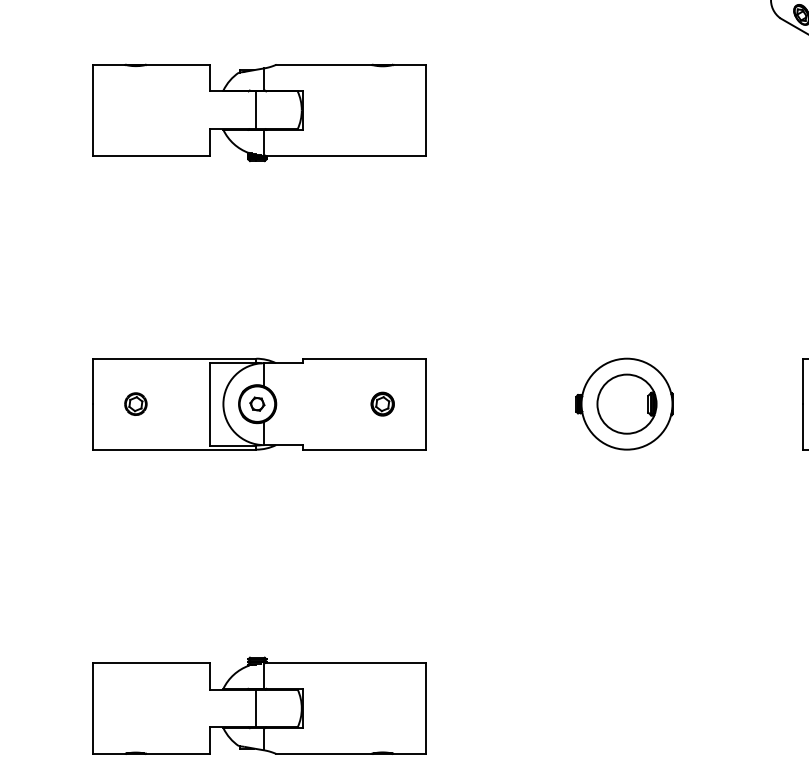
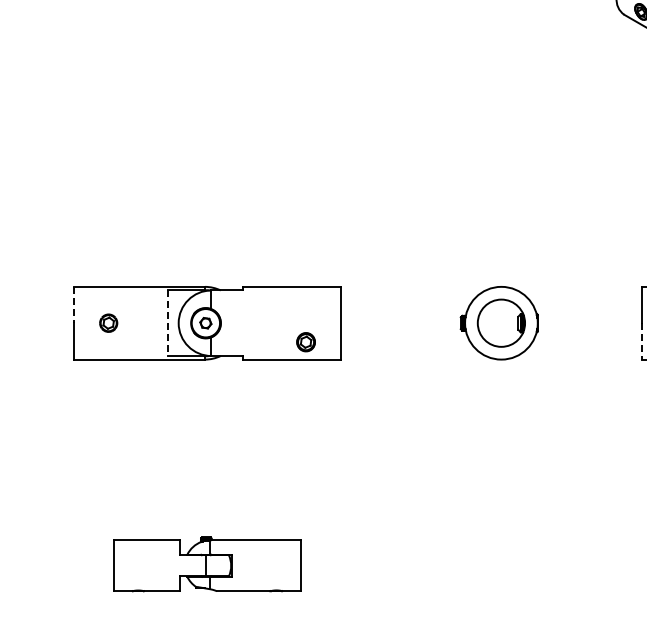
part: (259, 111) -> (207, 89), removed
line: (93, 381) -> (74, 305), solid -> dashed
line: (209, 404) -> (167, 323), solid -> dashed
part: (381, 404) -> (305, 342), moved
line: (803, 427) -> (642, 341), solid -> dashed
part: (259, 704) -> (207, 563), size x0.7

